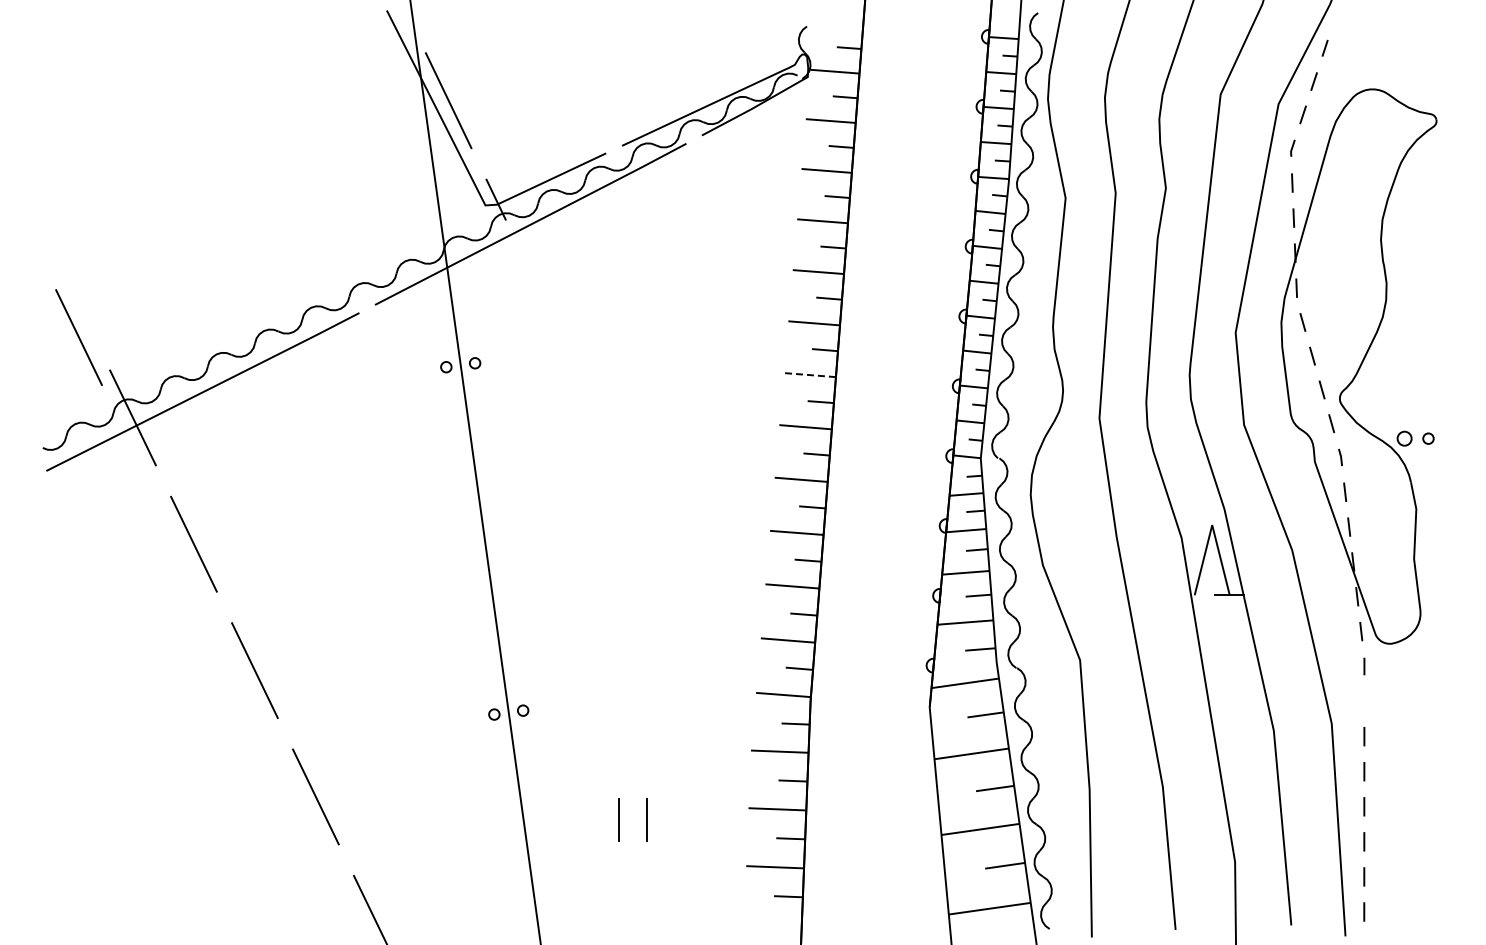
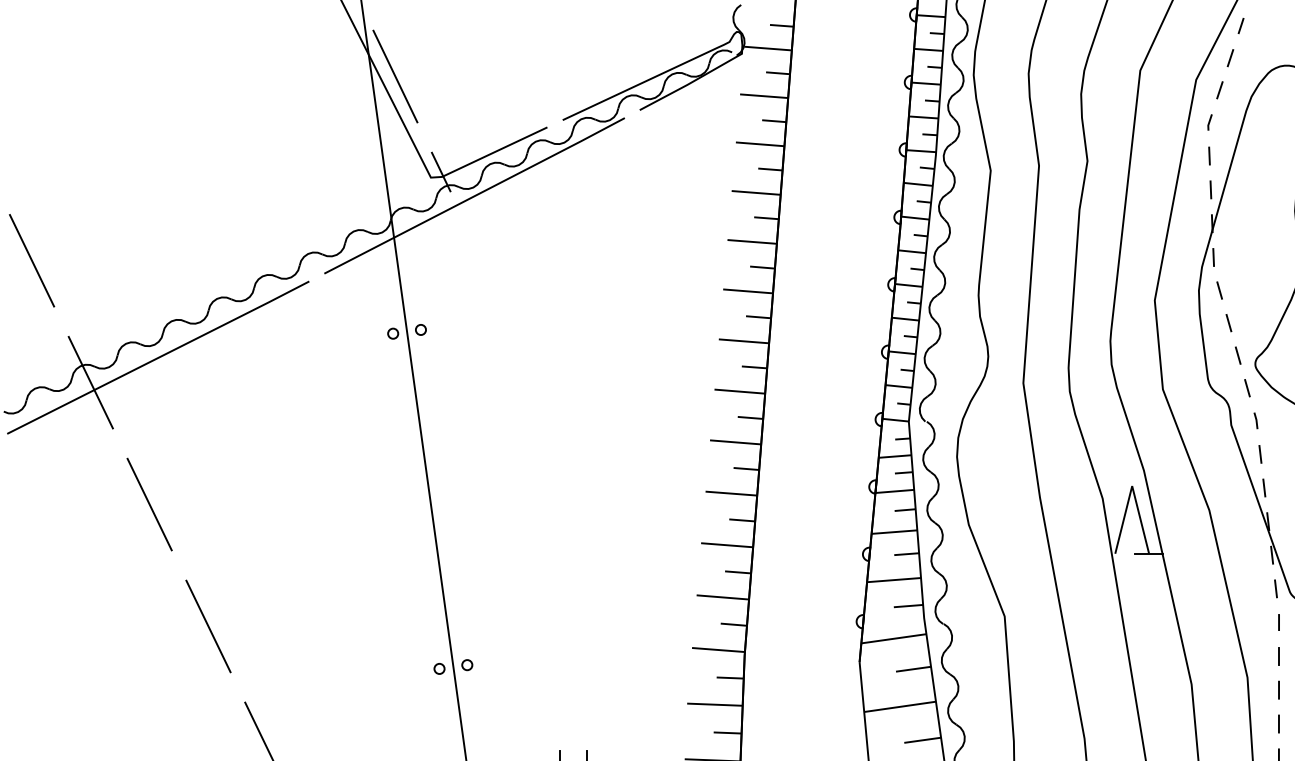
line: (78, 337) -> (31, 260), moved
line: (809, 375) -> (743, 341), dashed -> solid
line: (1363, 701) -> (1278, 656), added

